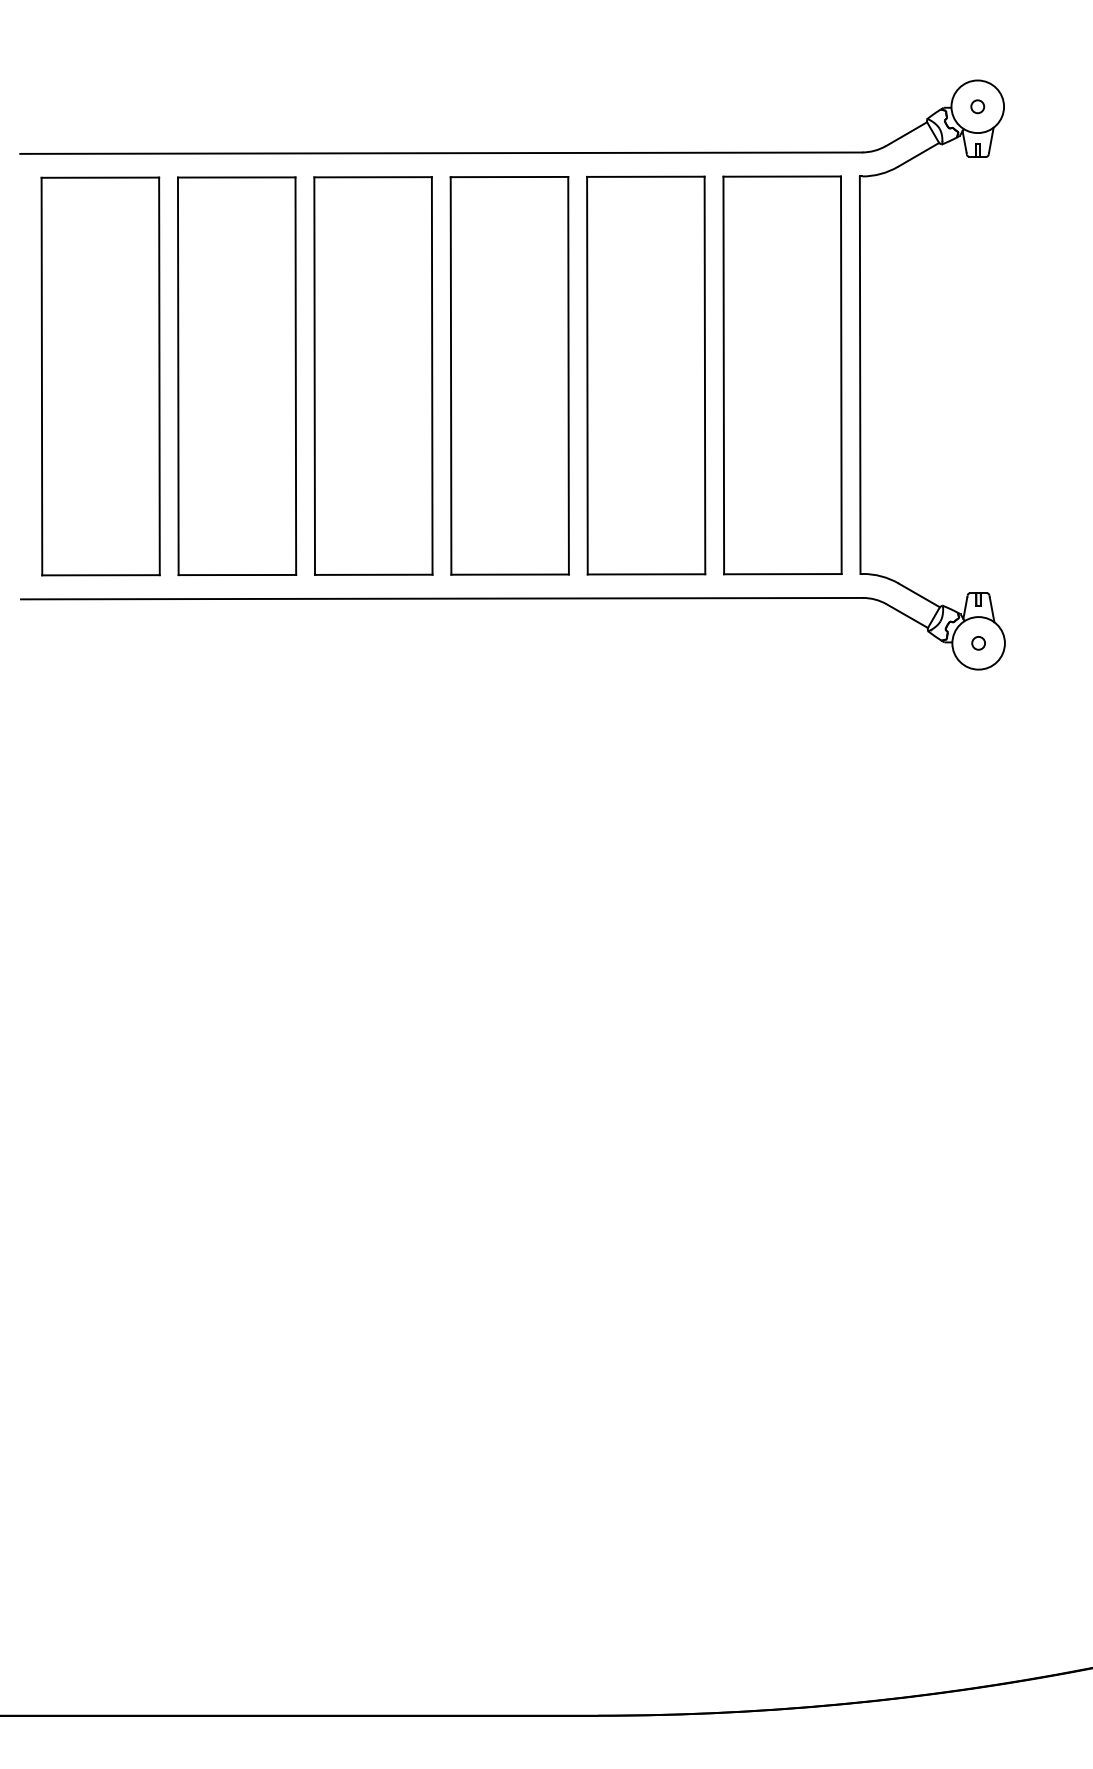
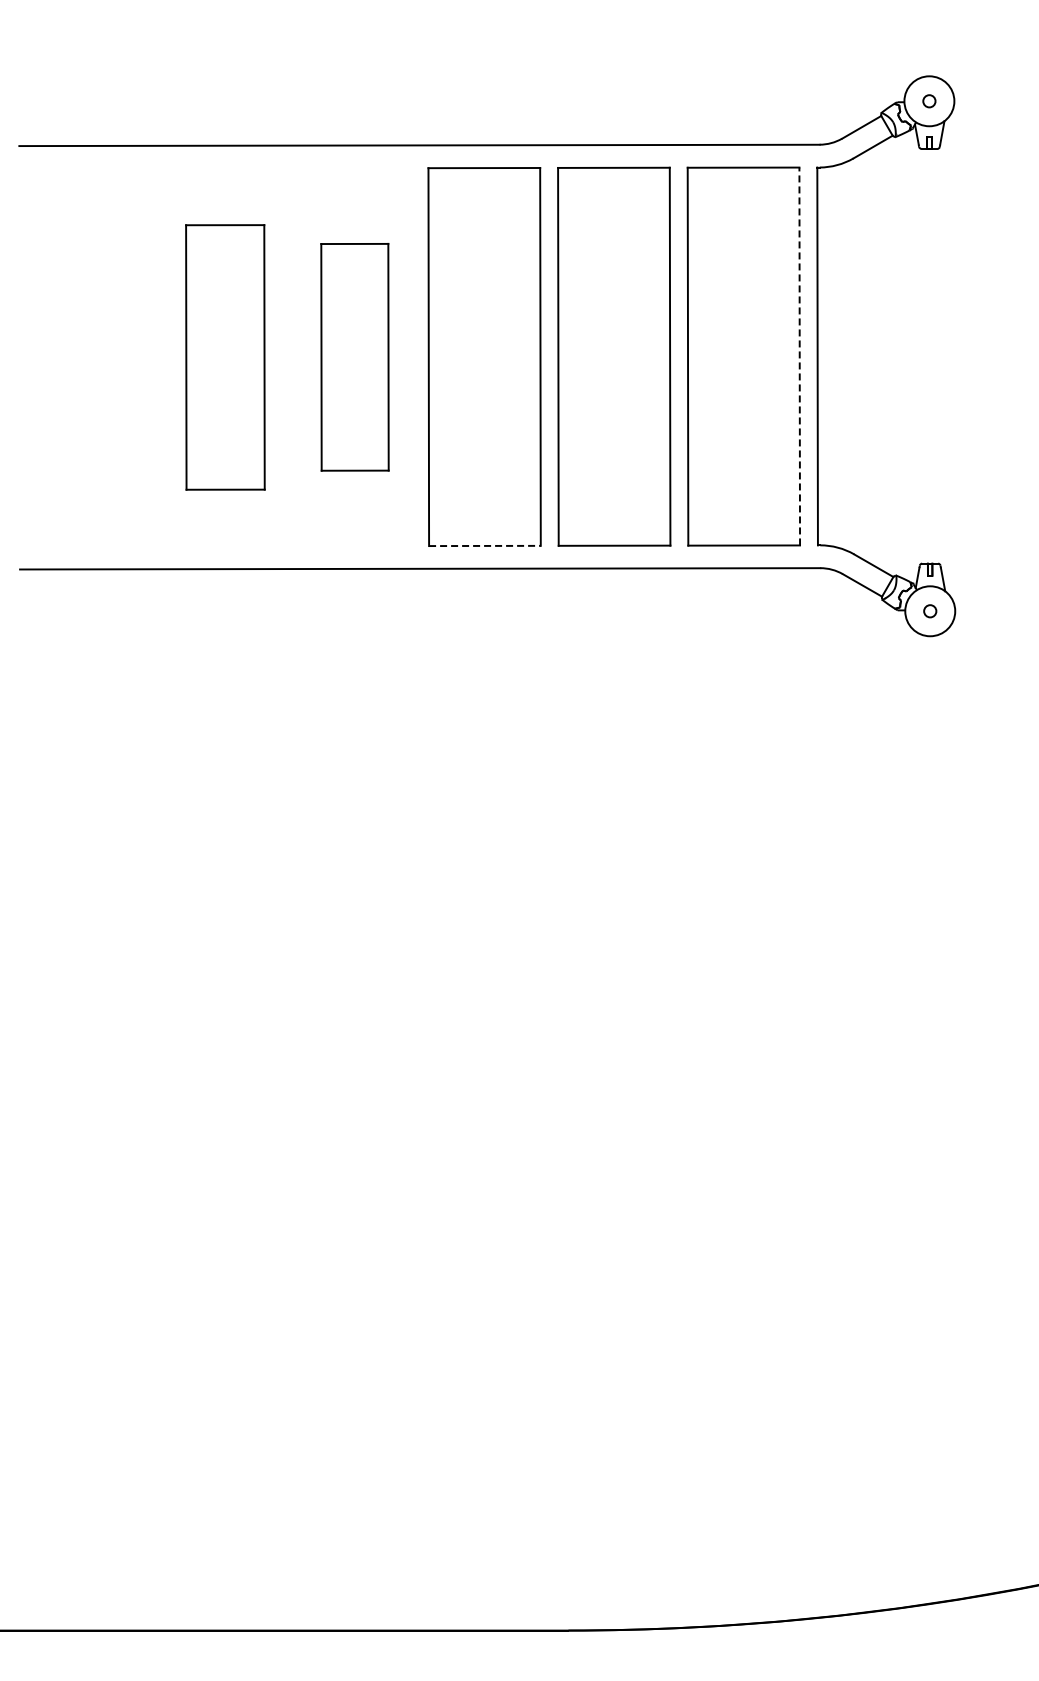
line: (841, 375) -> (799, 356), solid -> dashed
part: (100, 376) -> (95, 357), removed
part: (237, 376) -> (225, 357), size x0.7
part: (372, 376) -> (354, 357), size x0.6
line: (509, 574) -> (484, 545), solid -> dashed

